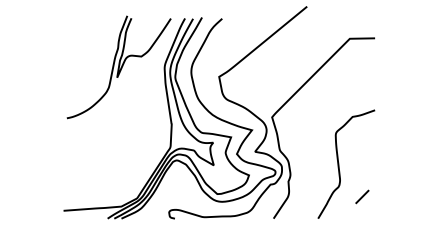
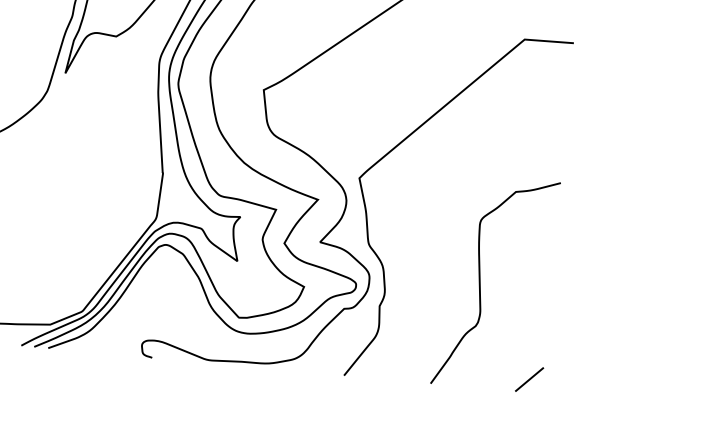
line: (362, 196) -> (529, 378), moved

